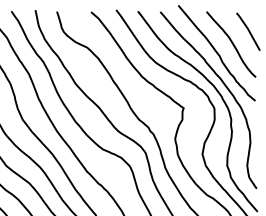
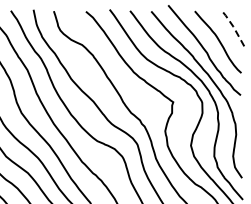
line: (248, 31) -> (234, 29), solid -> dashed

